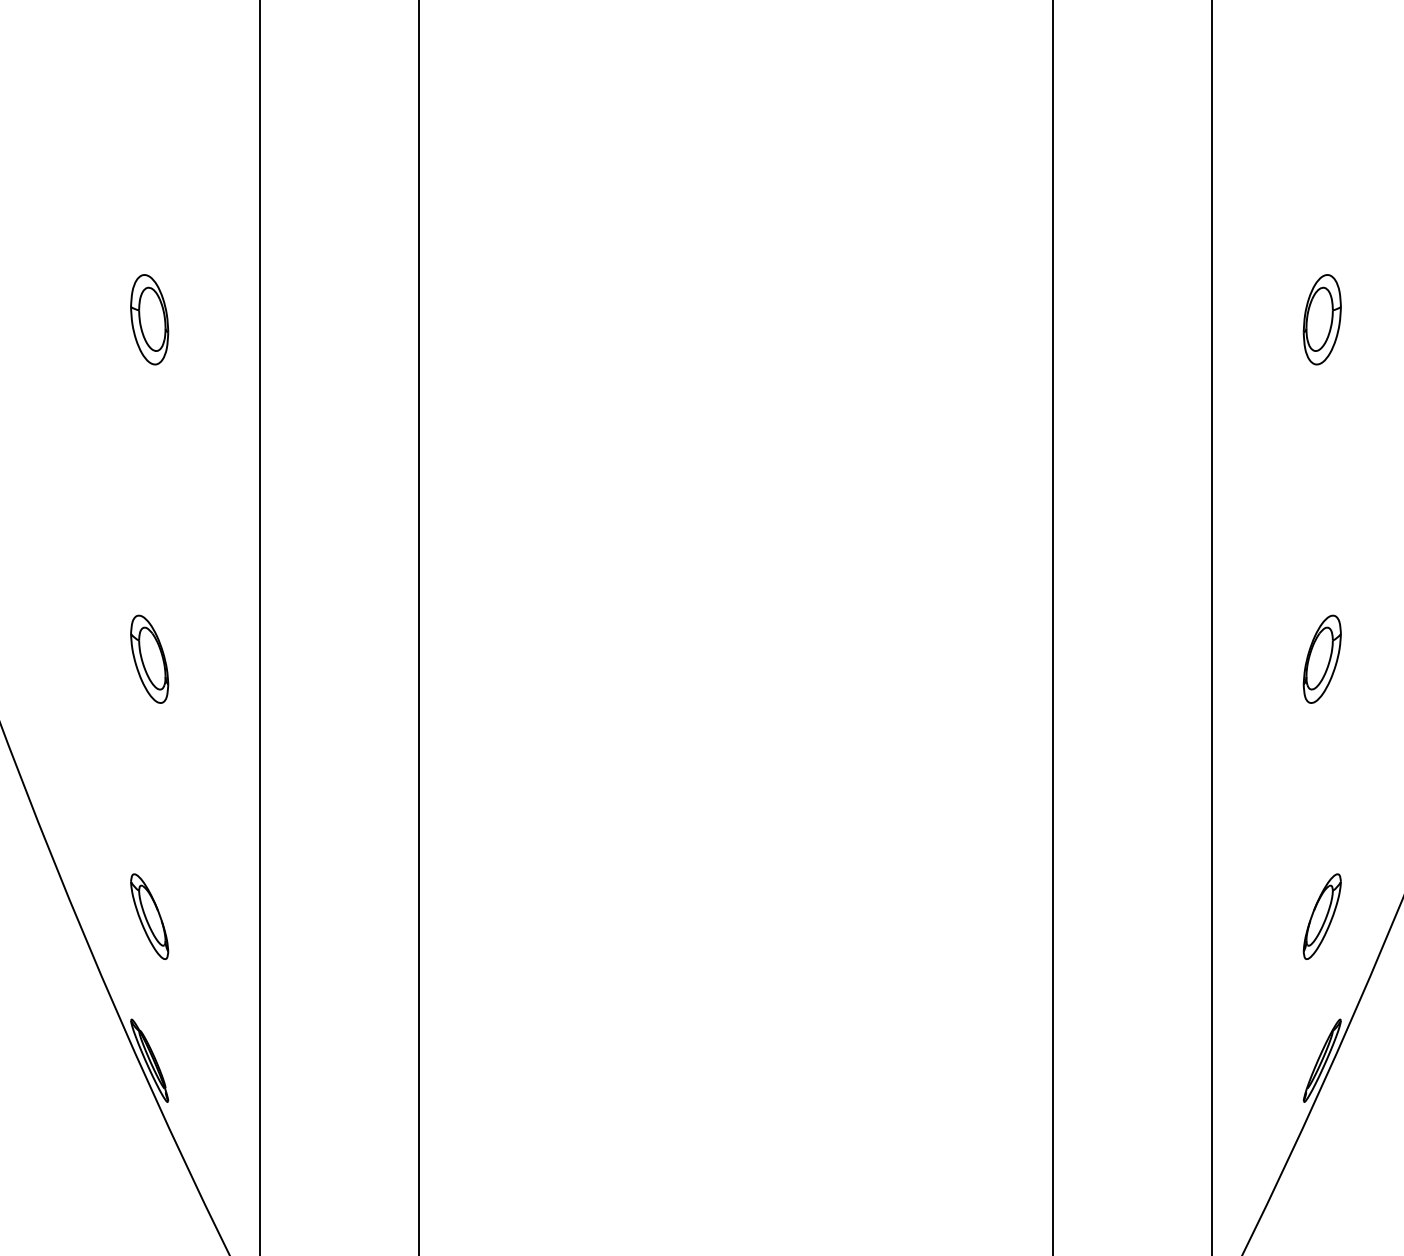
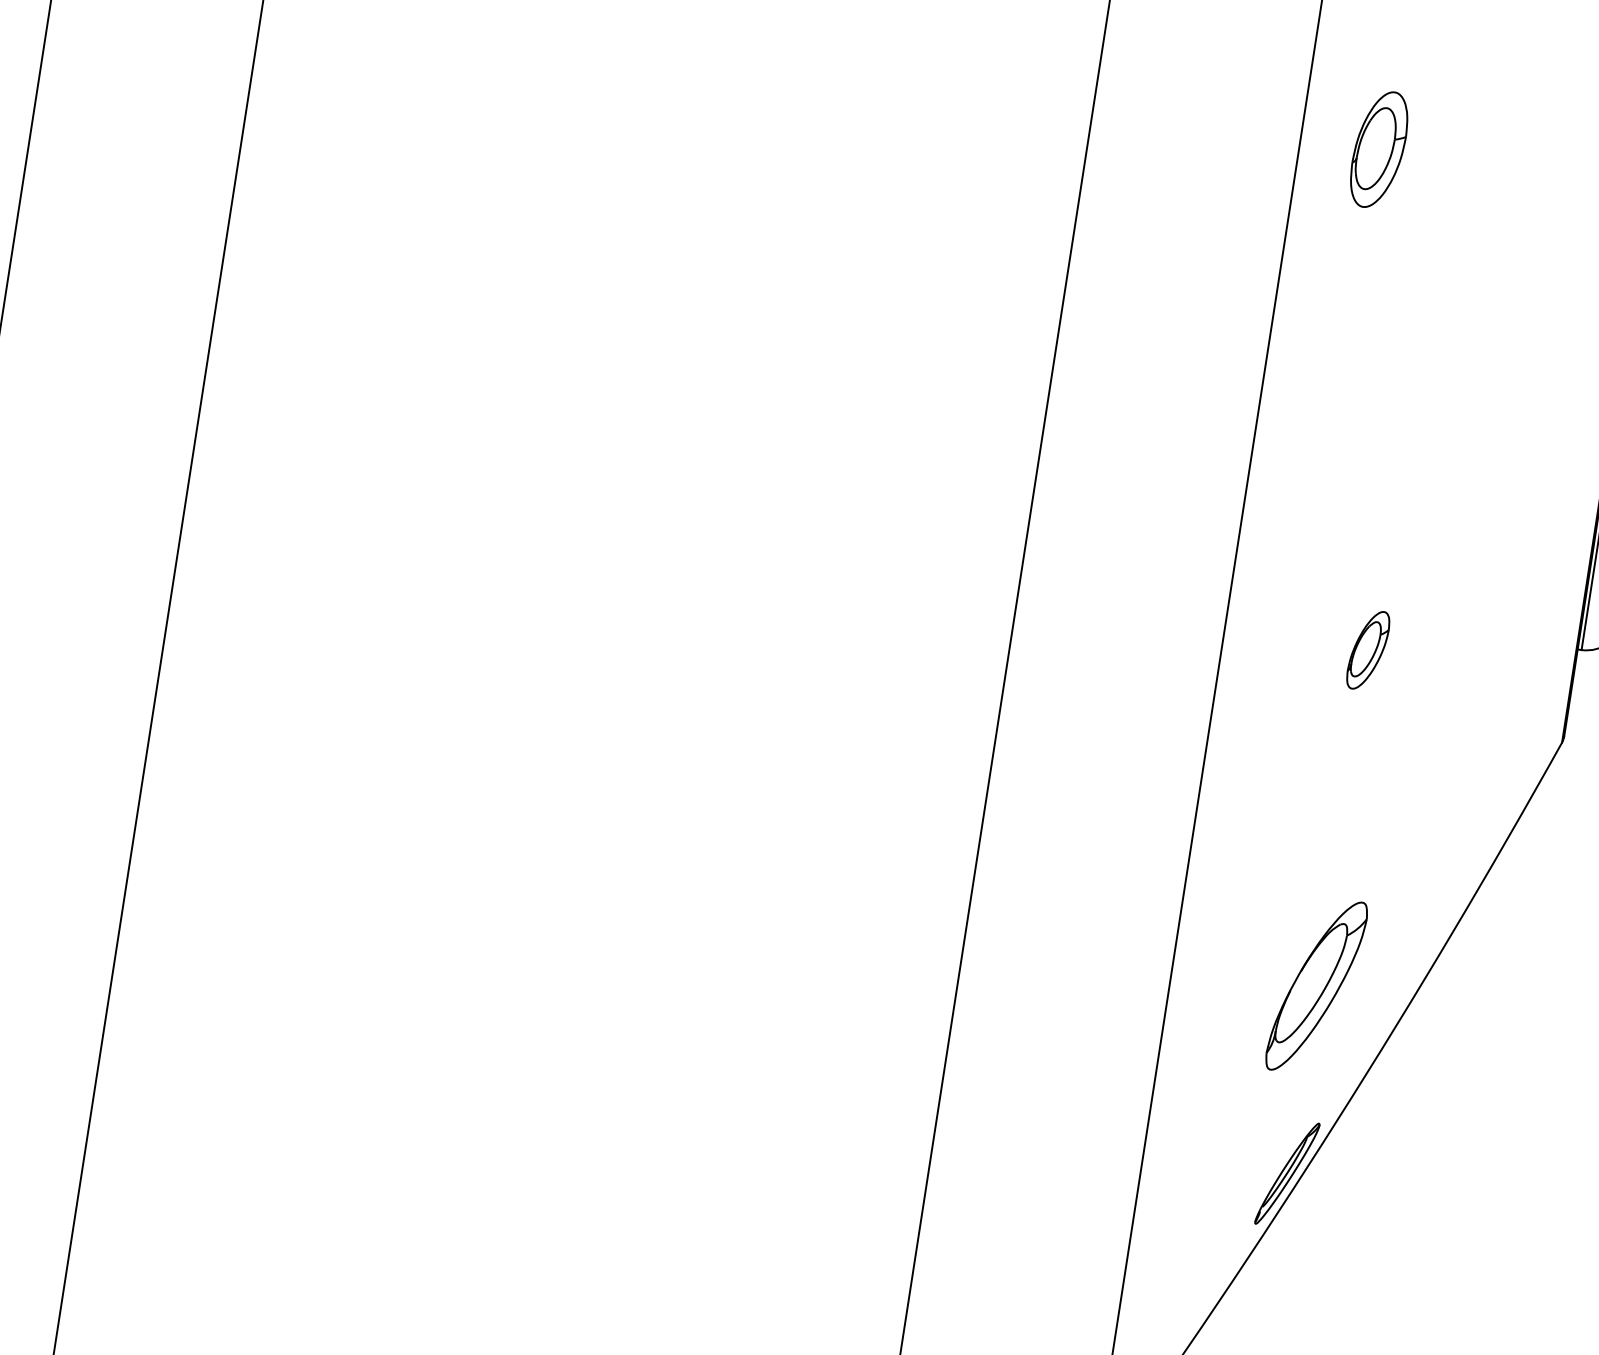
part: (1321, 319) -> (1378, 149), moved
part: (1321, 658) -> (1367, 649), size x0.7
part: (1321, 916) -> (1315, 985), size x1.6

